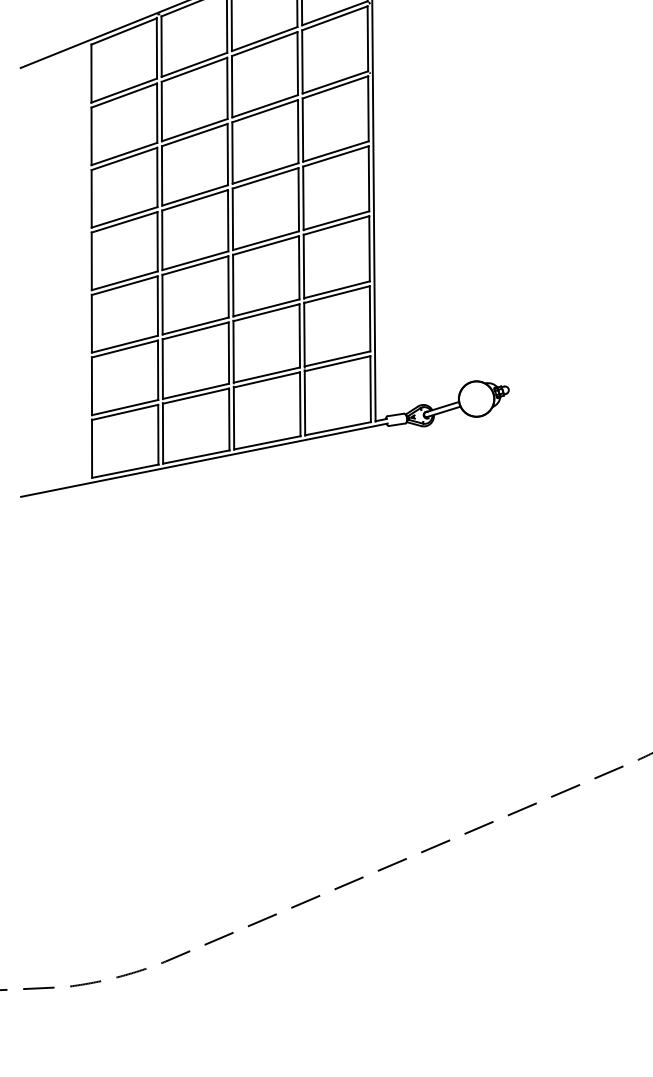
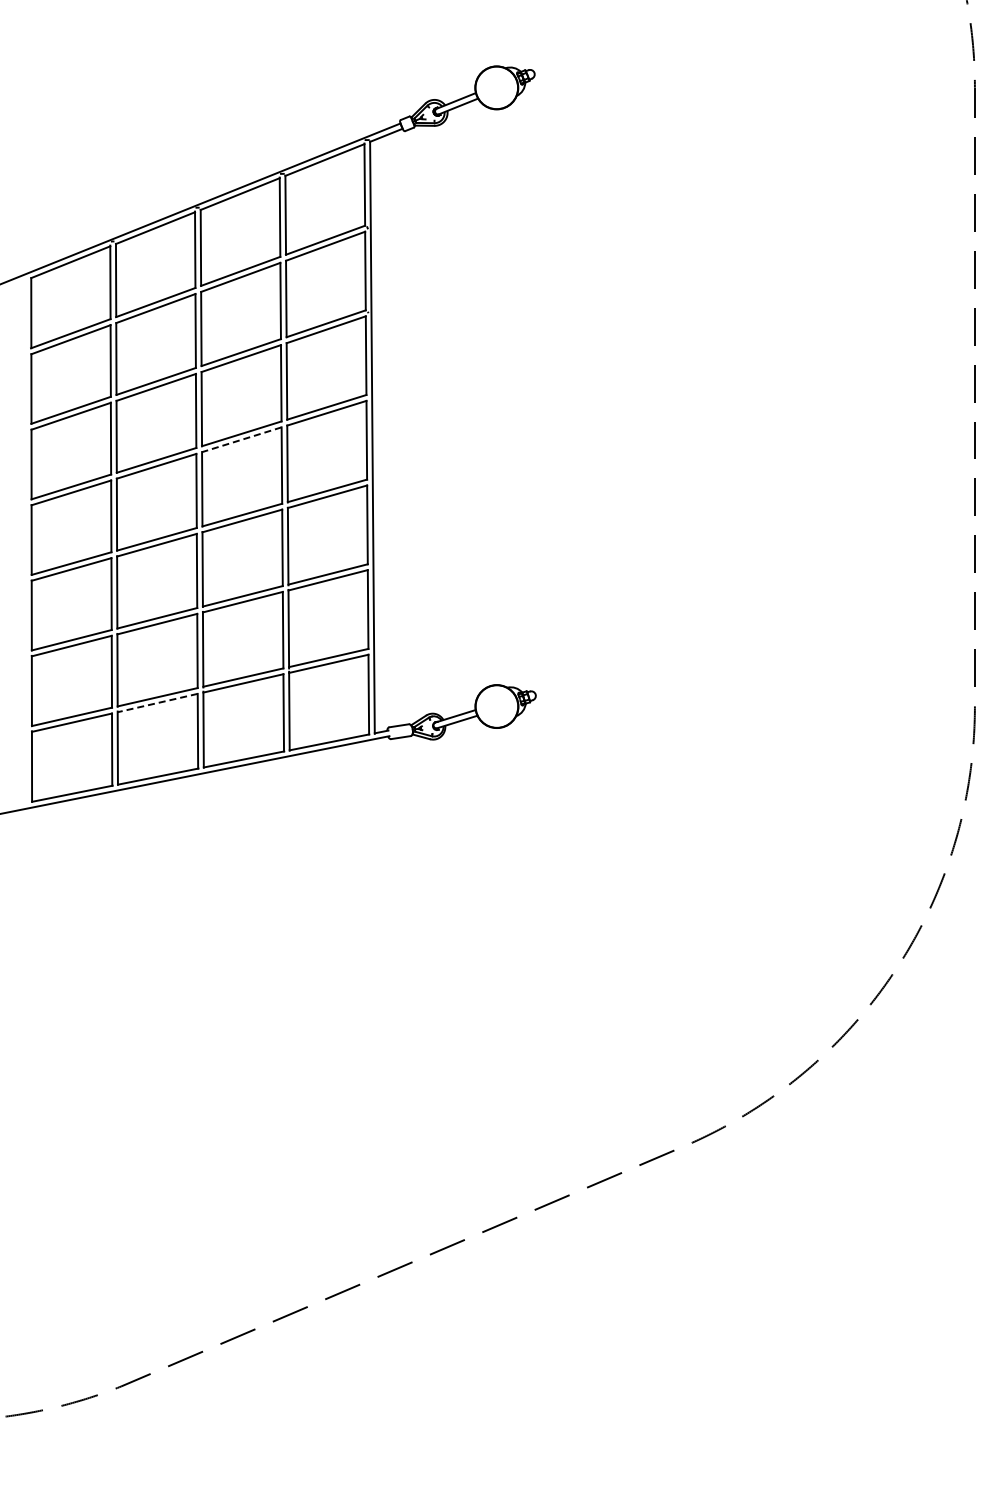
line: (265, 178) -> (241, 439), solid -> dashed
line: (195, 396) -> (157, 703), solid -> dashed

